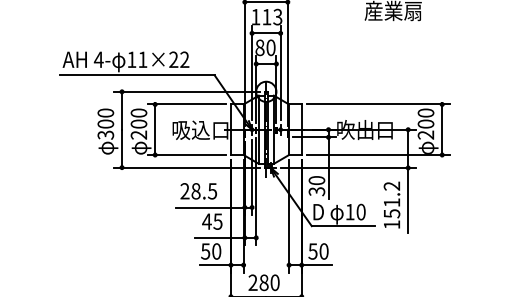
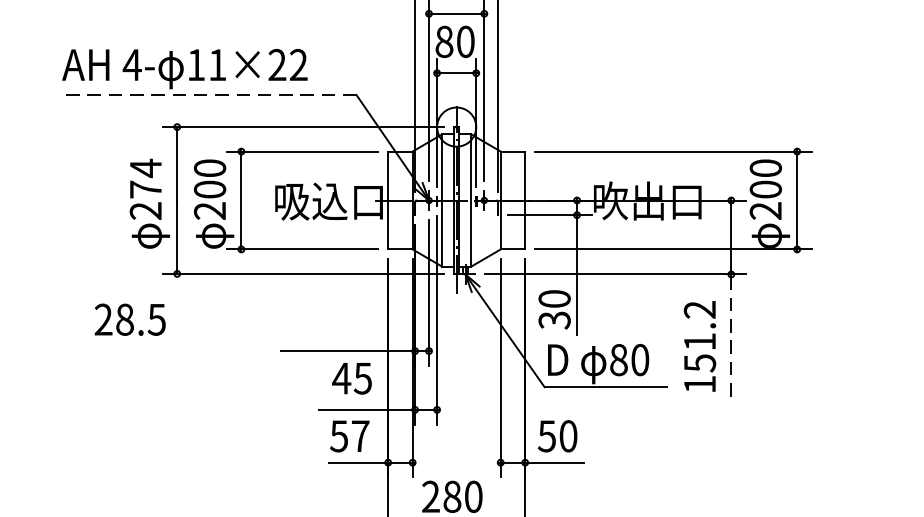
line: (136, 75) -> (205, 95), solid -> dashed
text: (105, 123) -> (145, 188), 300 -> 274
text: (198, 191) -> (129, 320), moved
line: (408, 200) -> (731, 337), solid -> dashed
text: (349, 211) -> (617, 358), 10 -> 80
text: (216, 251) -> (360, 436), 50 -> 57

